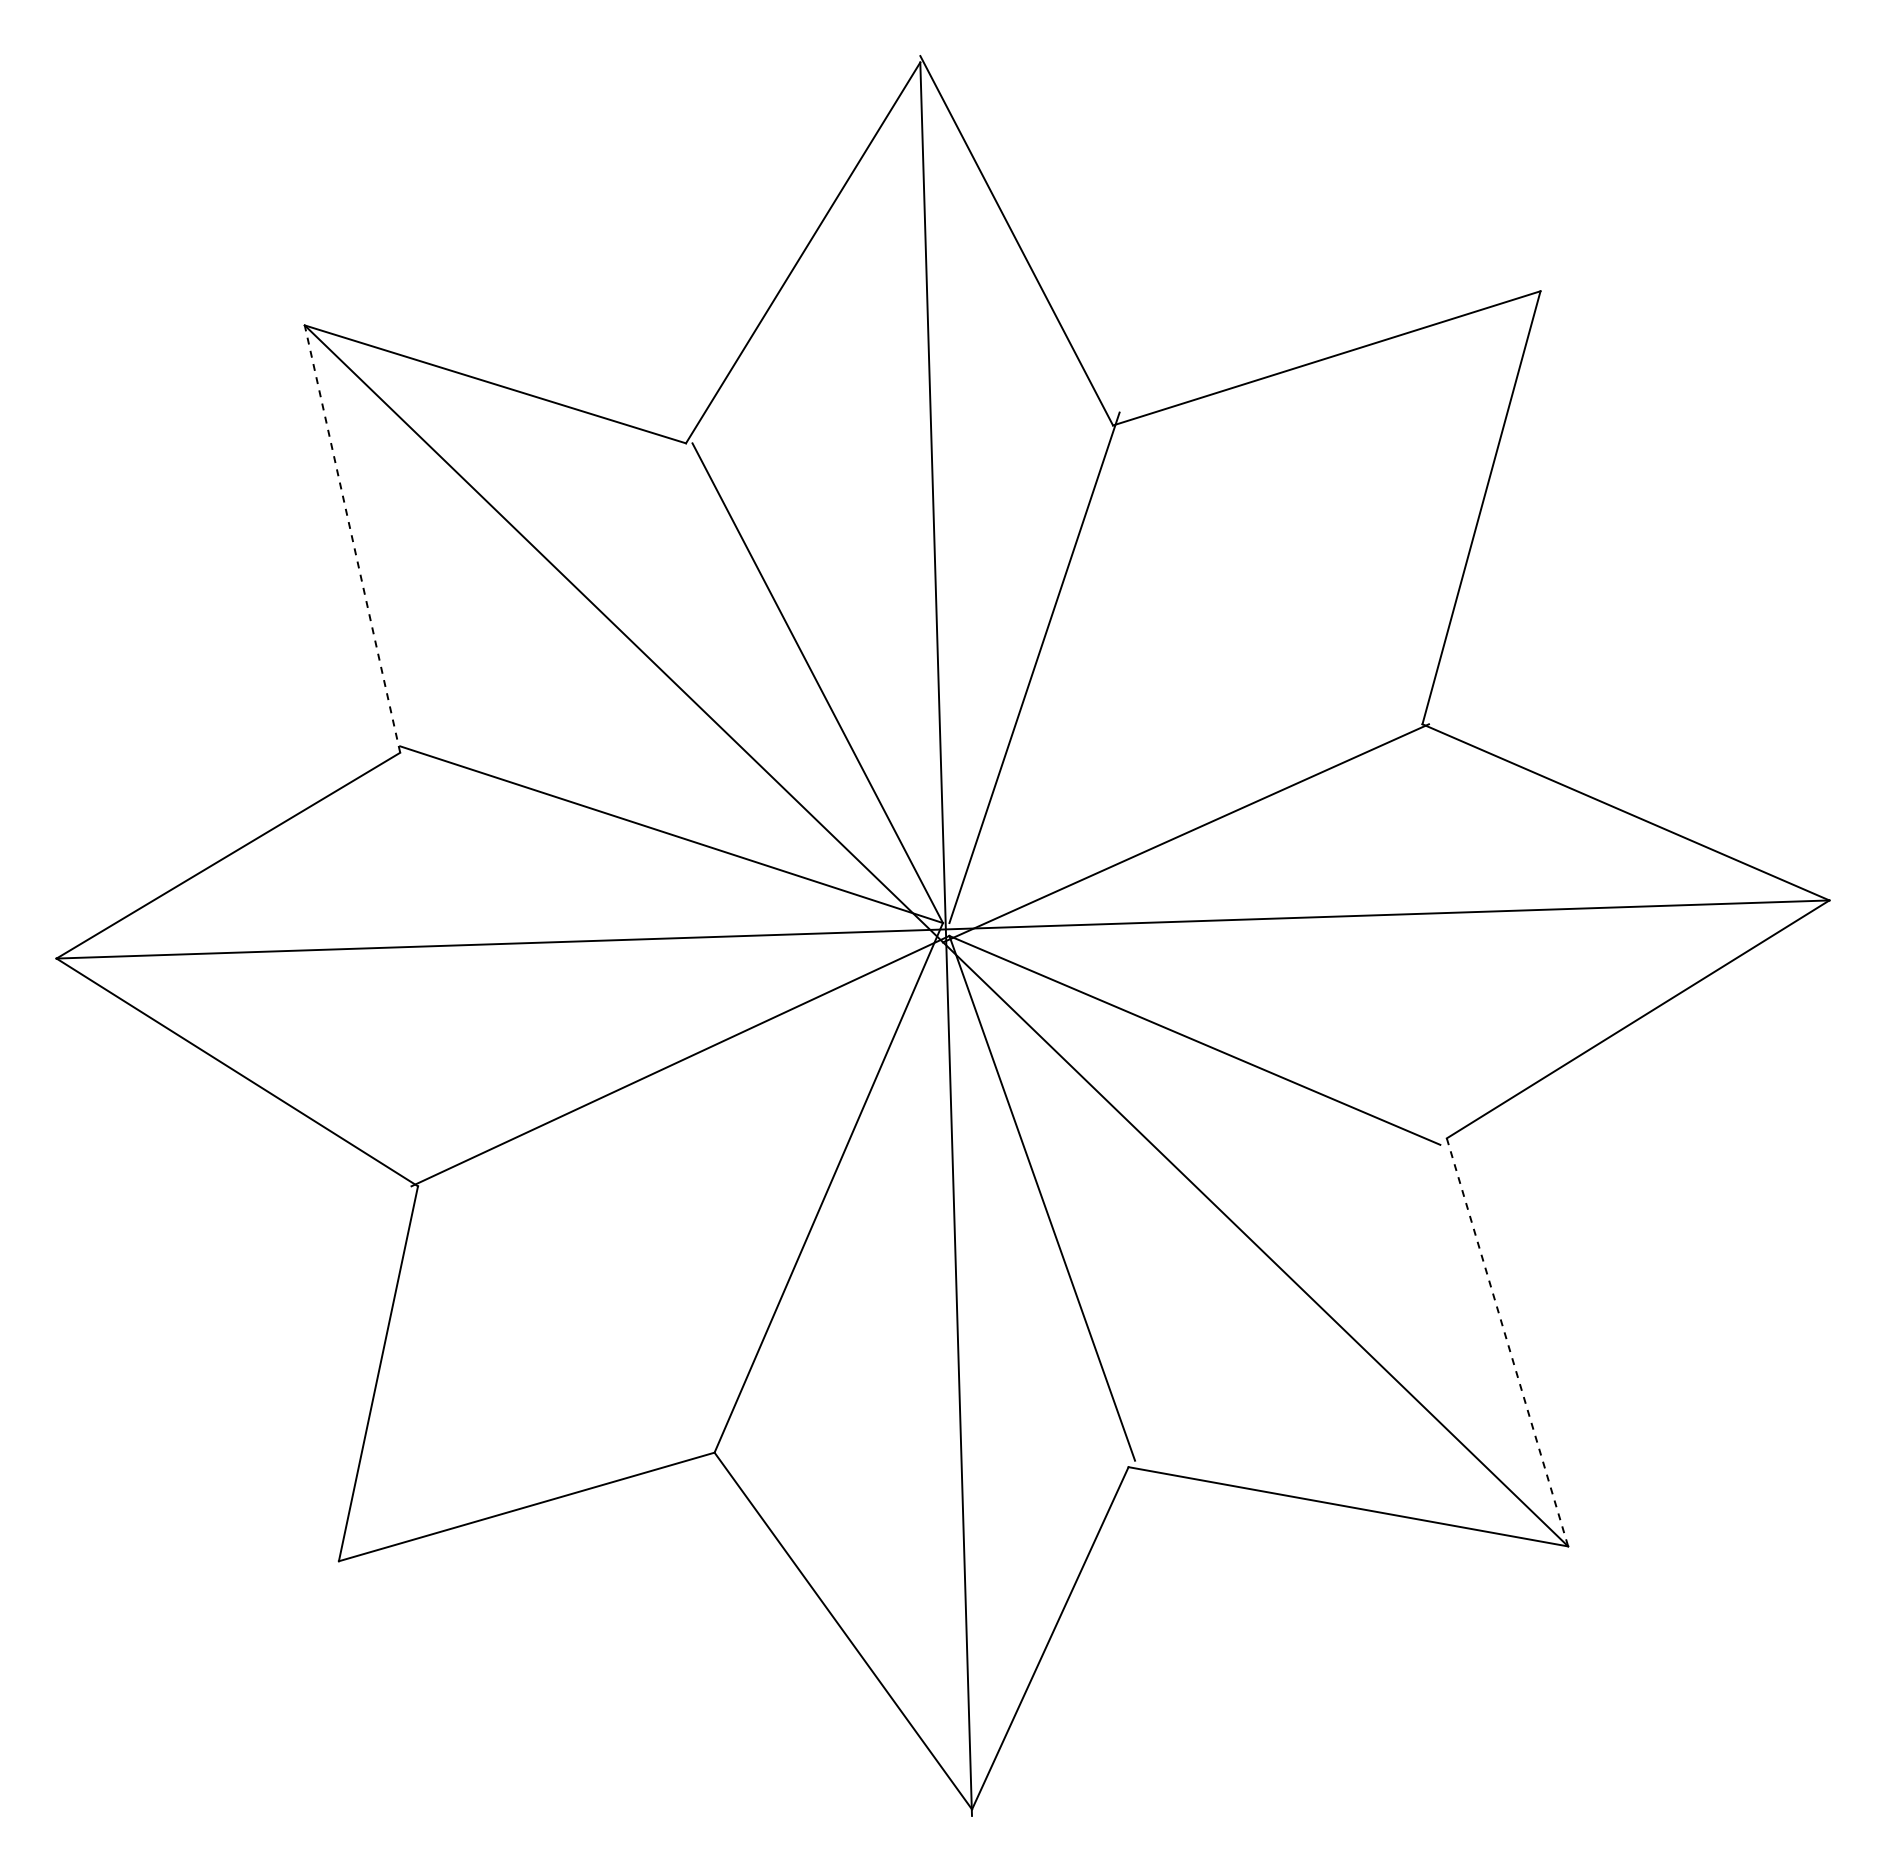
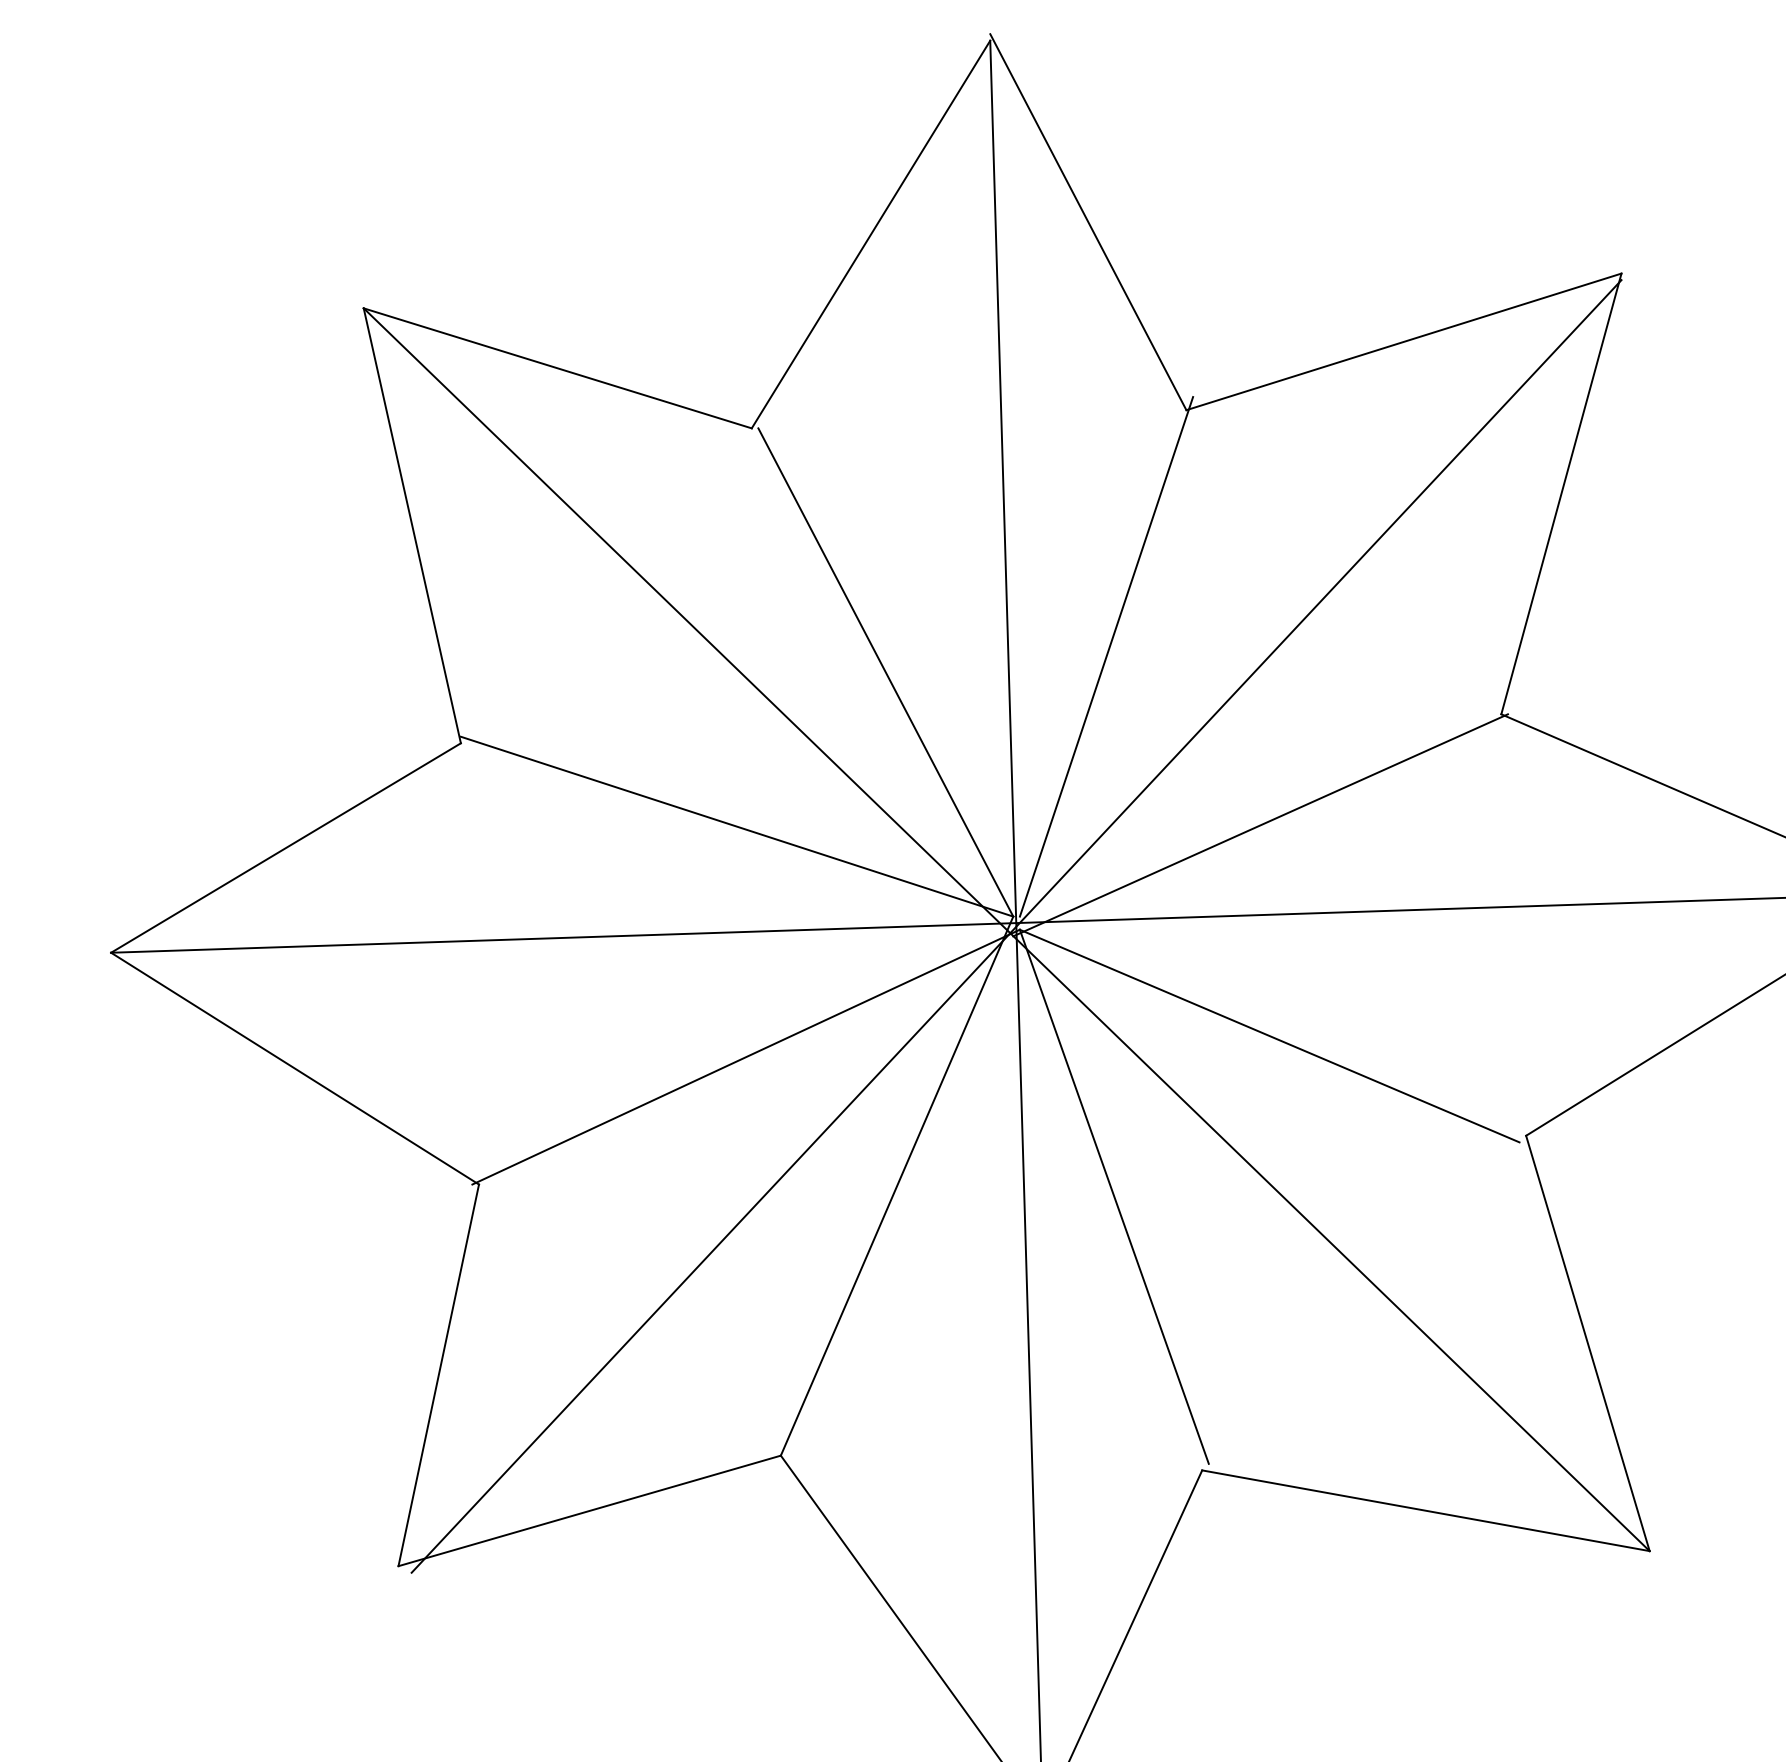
line: (352, 539) -> (412, 526), dashed -> solid
line: (945, 932) -> (1015, 926), added
line: (1507, 1342) -> (1587, 1343), dashed -> solid

